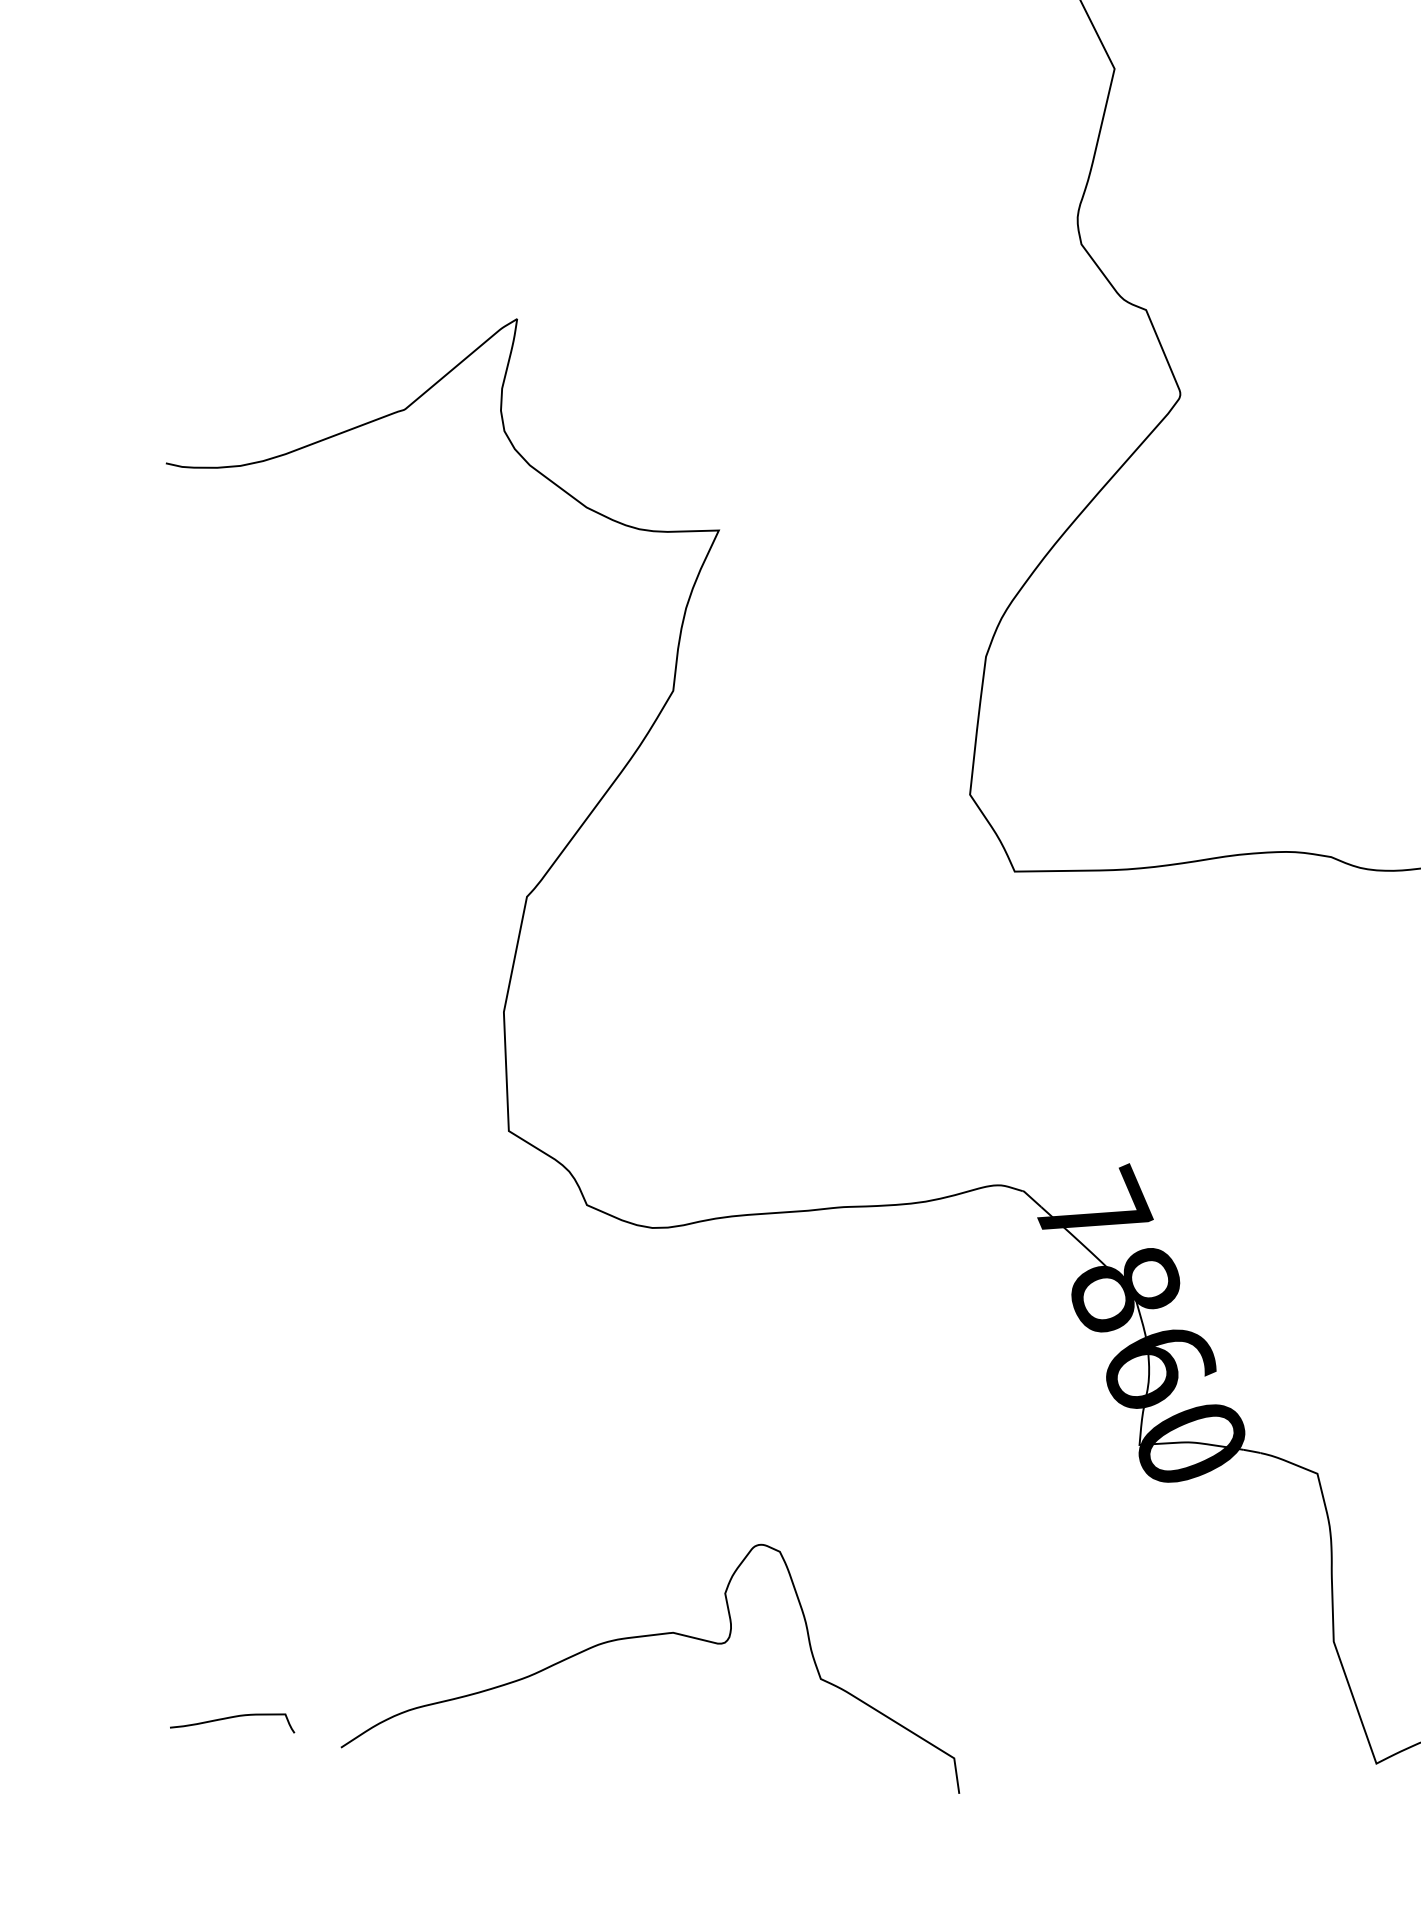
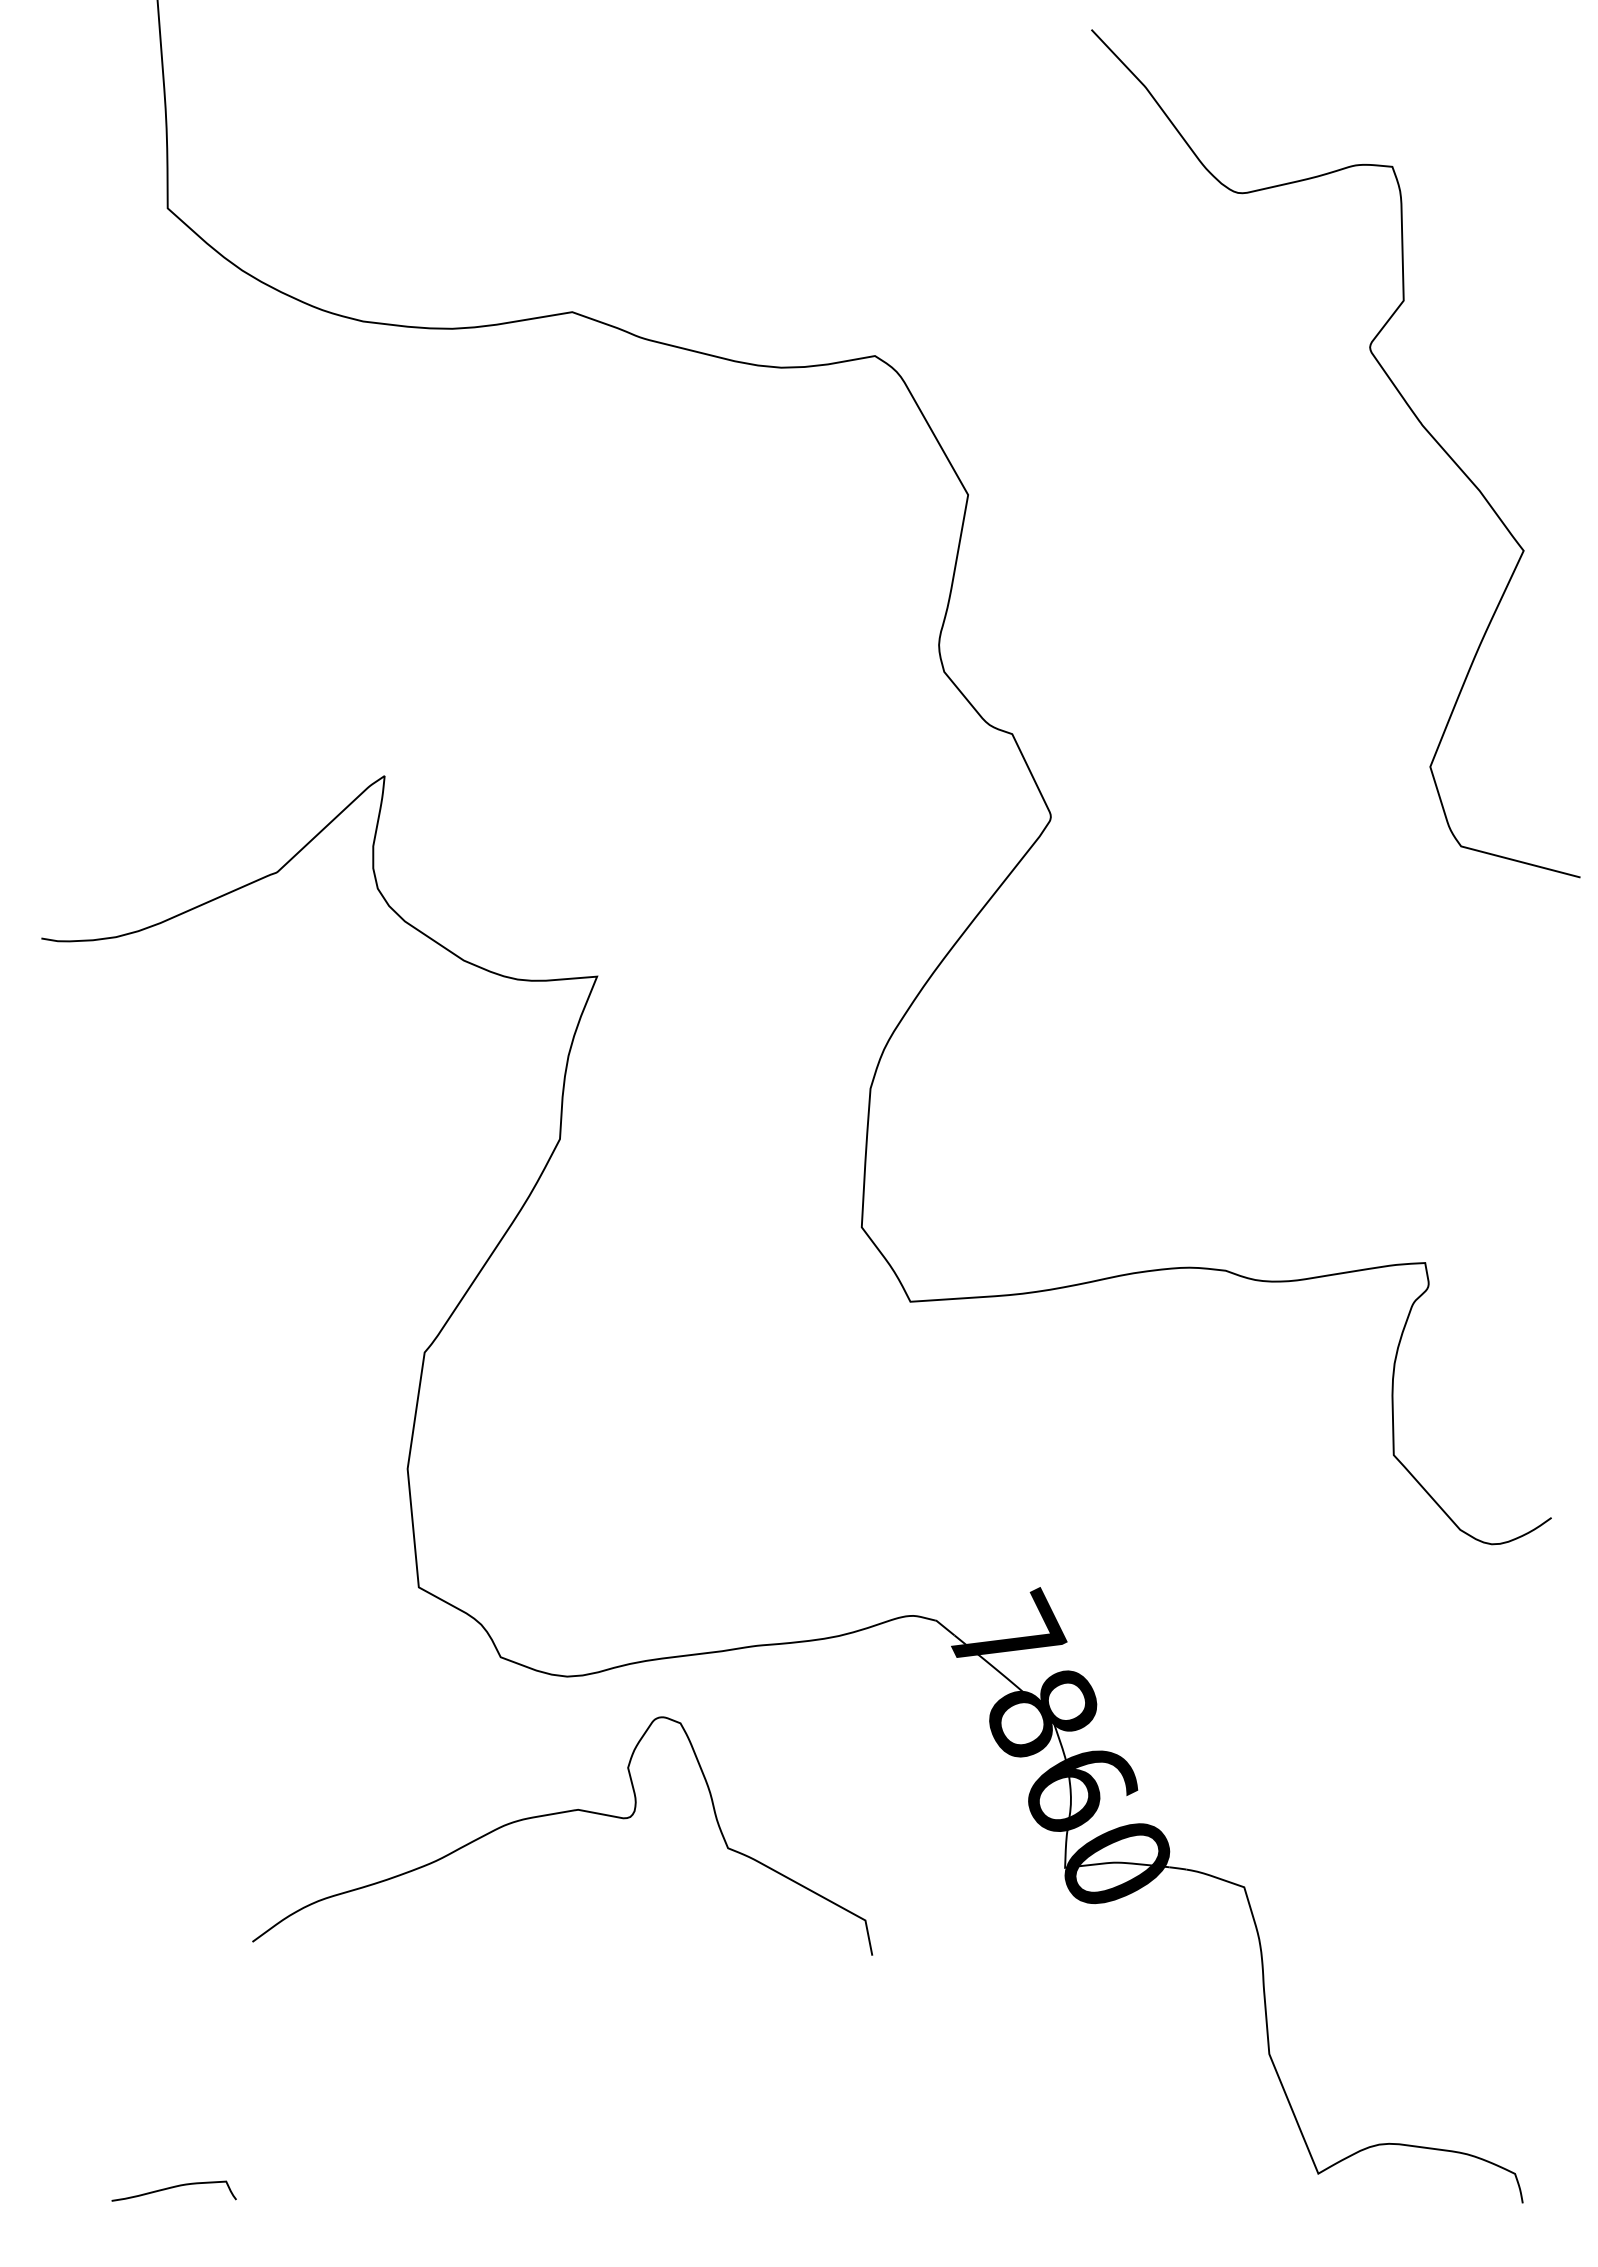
curve: (652, 1636) -> (557, 1814), moved

